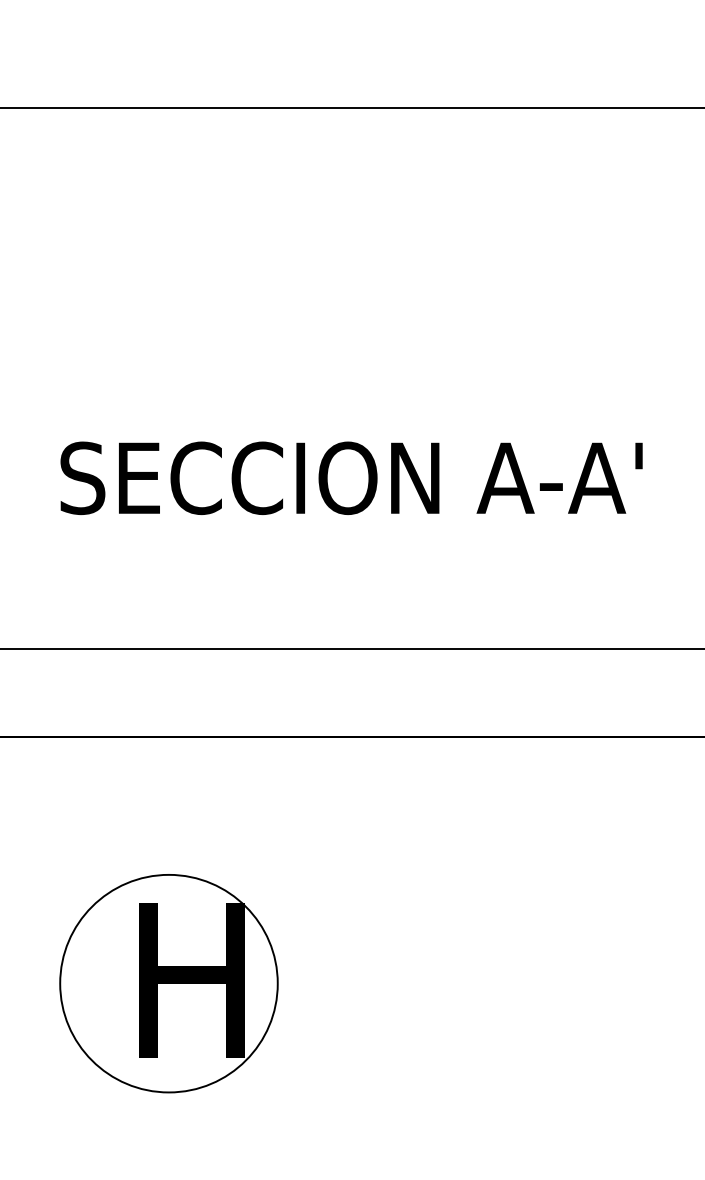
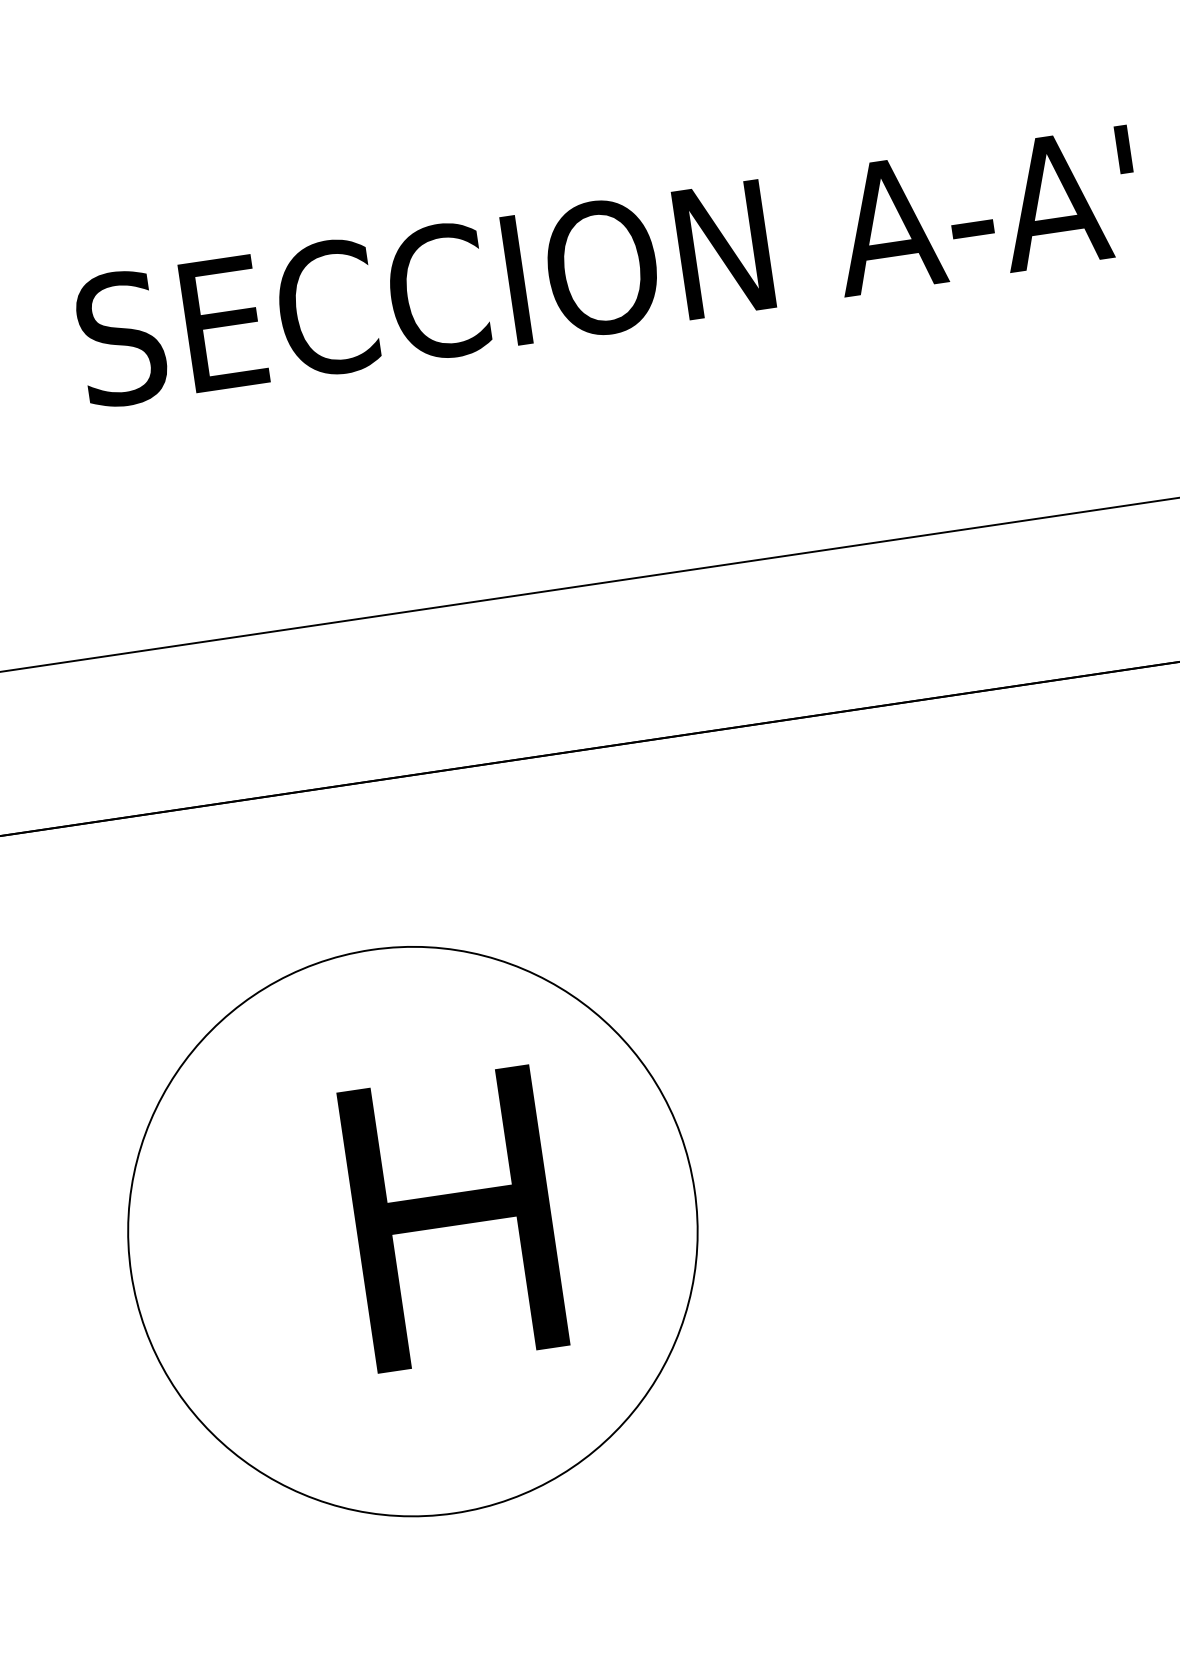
circle: (168, 983) -> (411, 1231), size x1.43

